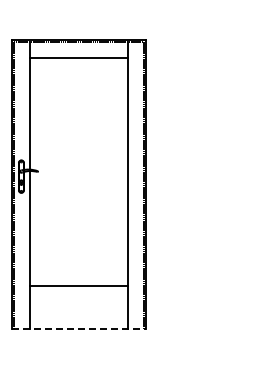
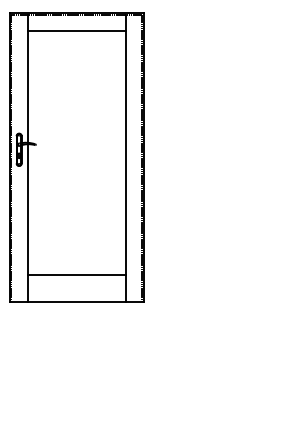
line: (78, 286) -> (76, 275), moved
line: (79, 328) -> (77, 301), dashed -> solid

